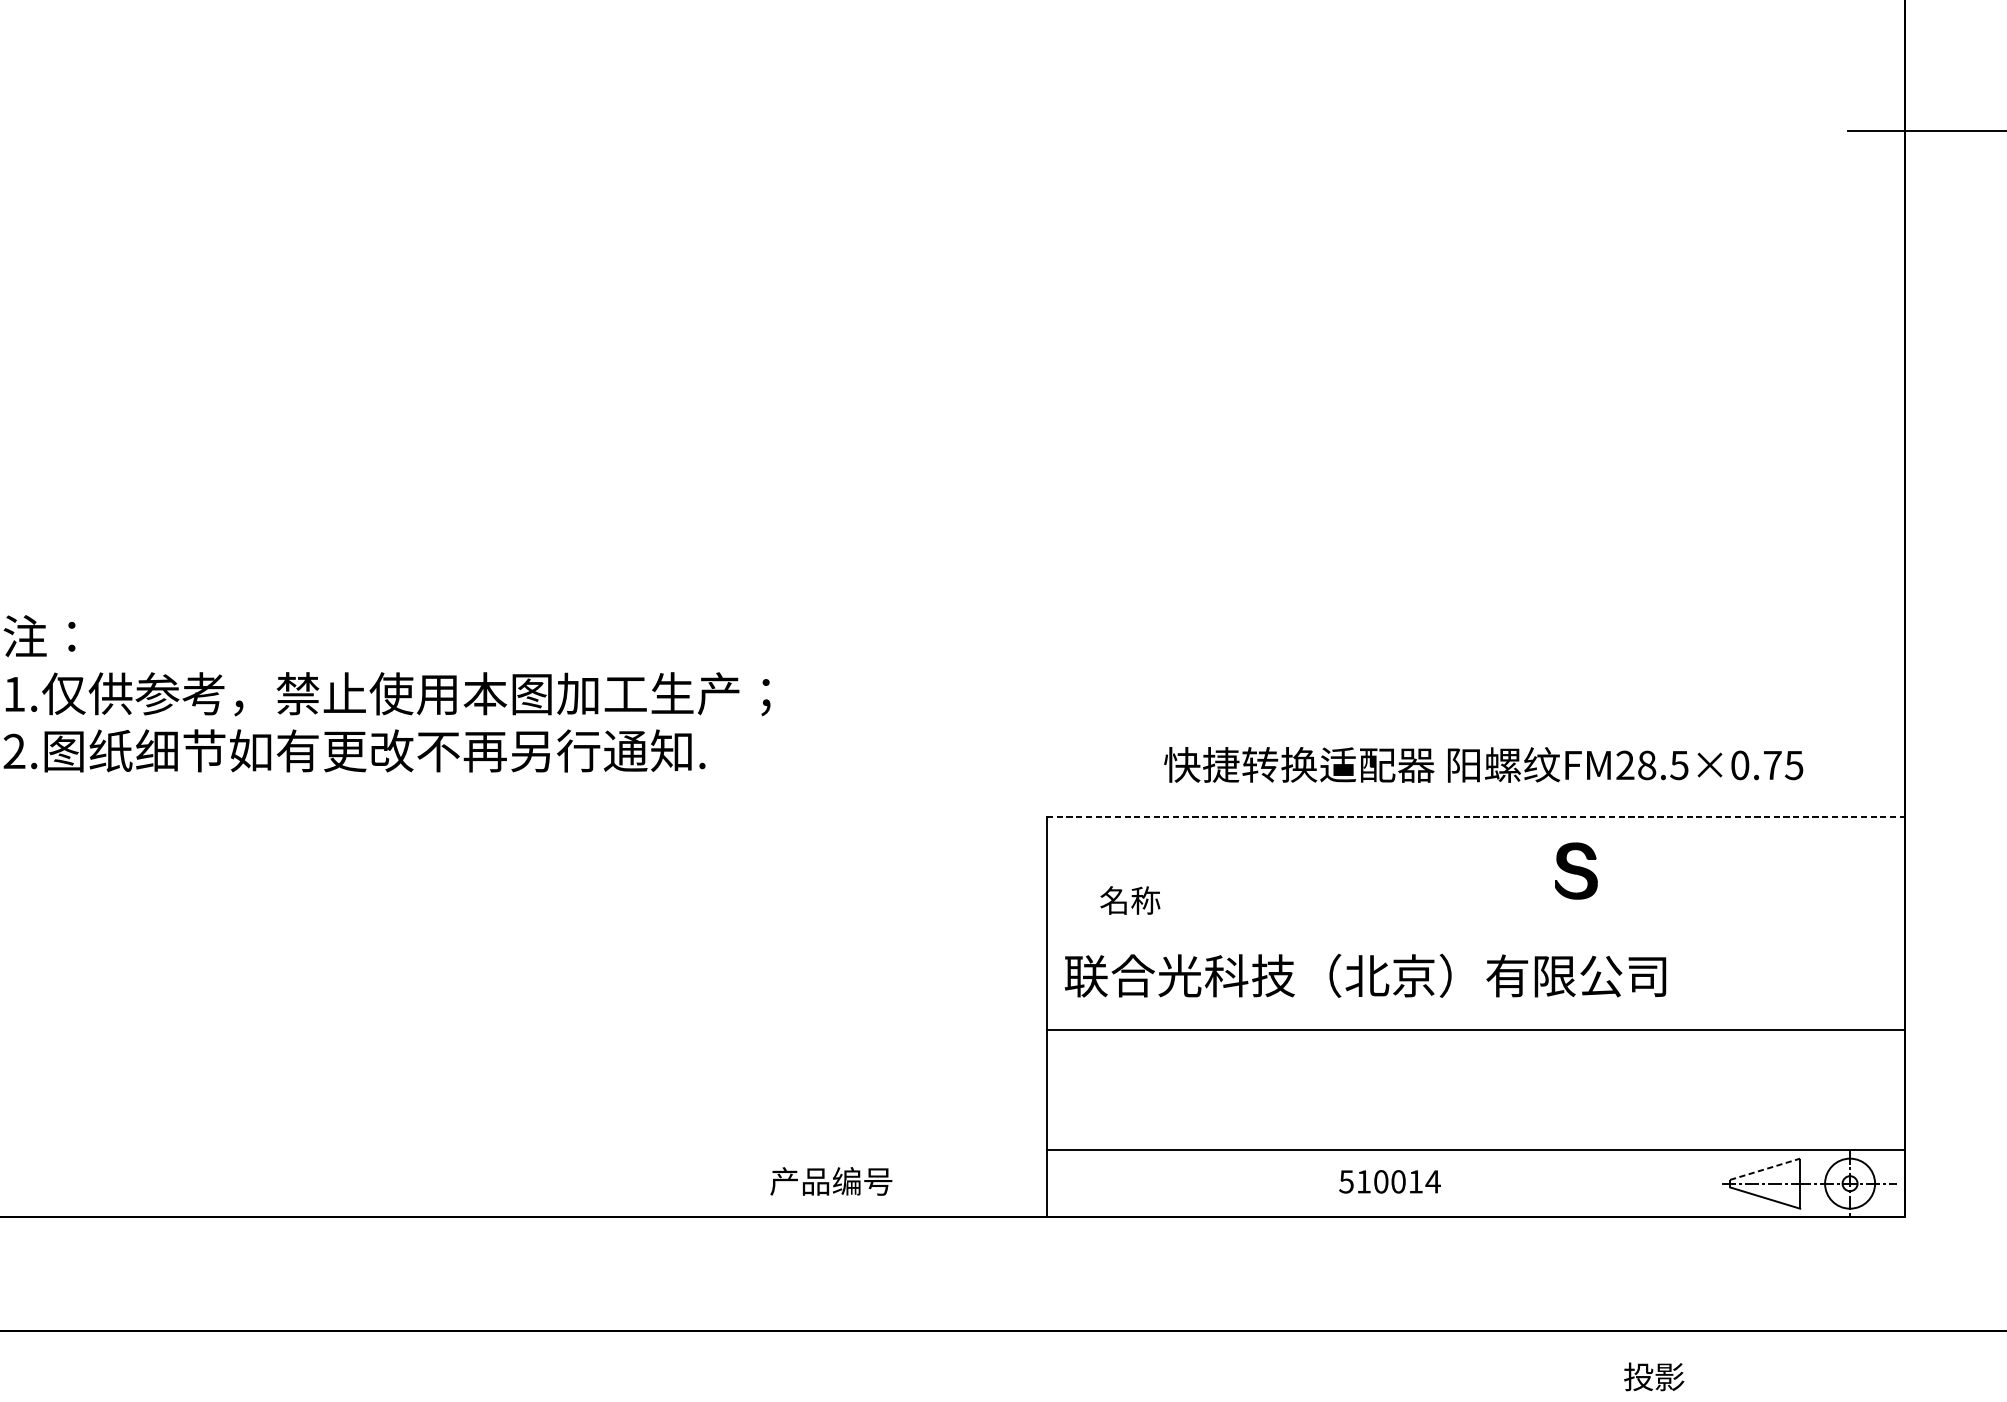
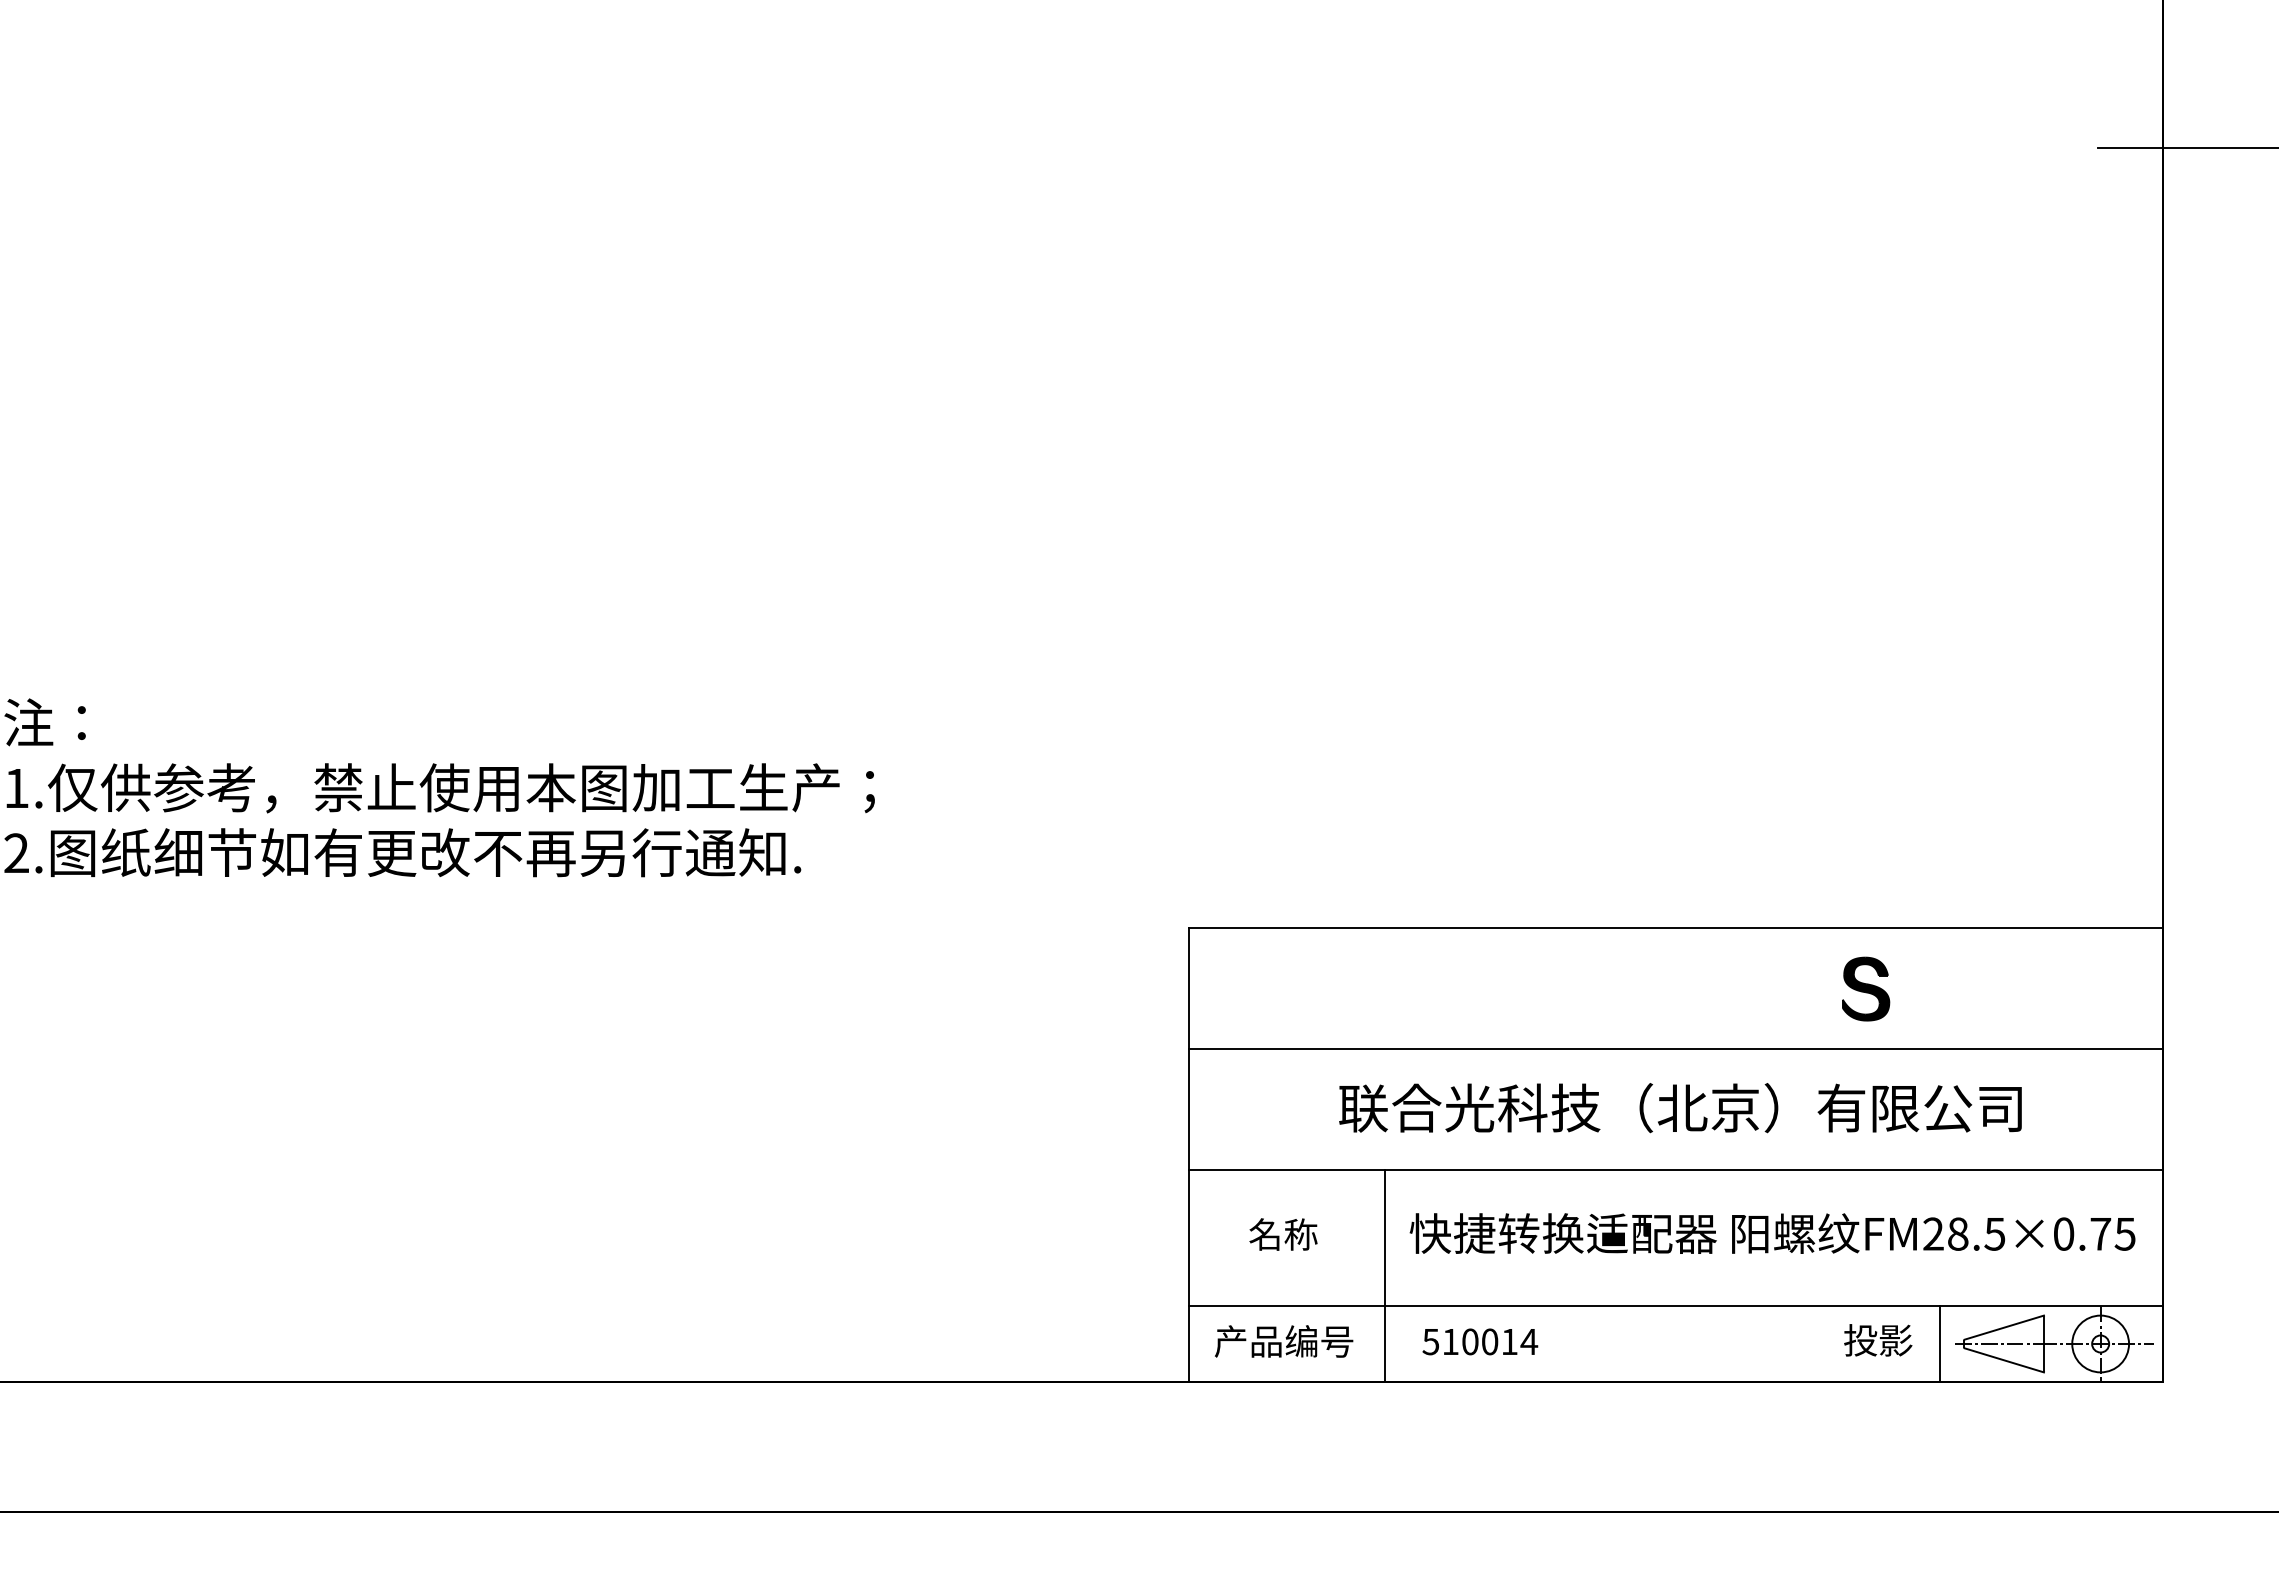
text: (1483, 764) -> (1772, 1233), moved
line: (1475, 816) -> (1675, 927), dashed -> solid
part: (1576, 870) -> (1866, 988), moved
text: (1130, 900) -> (1283, 1234), moved
line: (1475, 923) -> (1675, 1048), added
text: (1365, 976) -> (1680, 1108), moved
line: (1220, 1123) -> (1385, 1275), added
line: (1765, 1169) -> (2004, 1327), dashed -> solid
text: (831, 1181) -> (1284, 1341), moved
text: (1390, 1181) -> (1480, 1341), moved
line: (1708, 1183) -> (1939, 1343), added
text: (1654, 1377) -> (1878, 1340), moved

